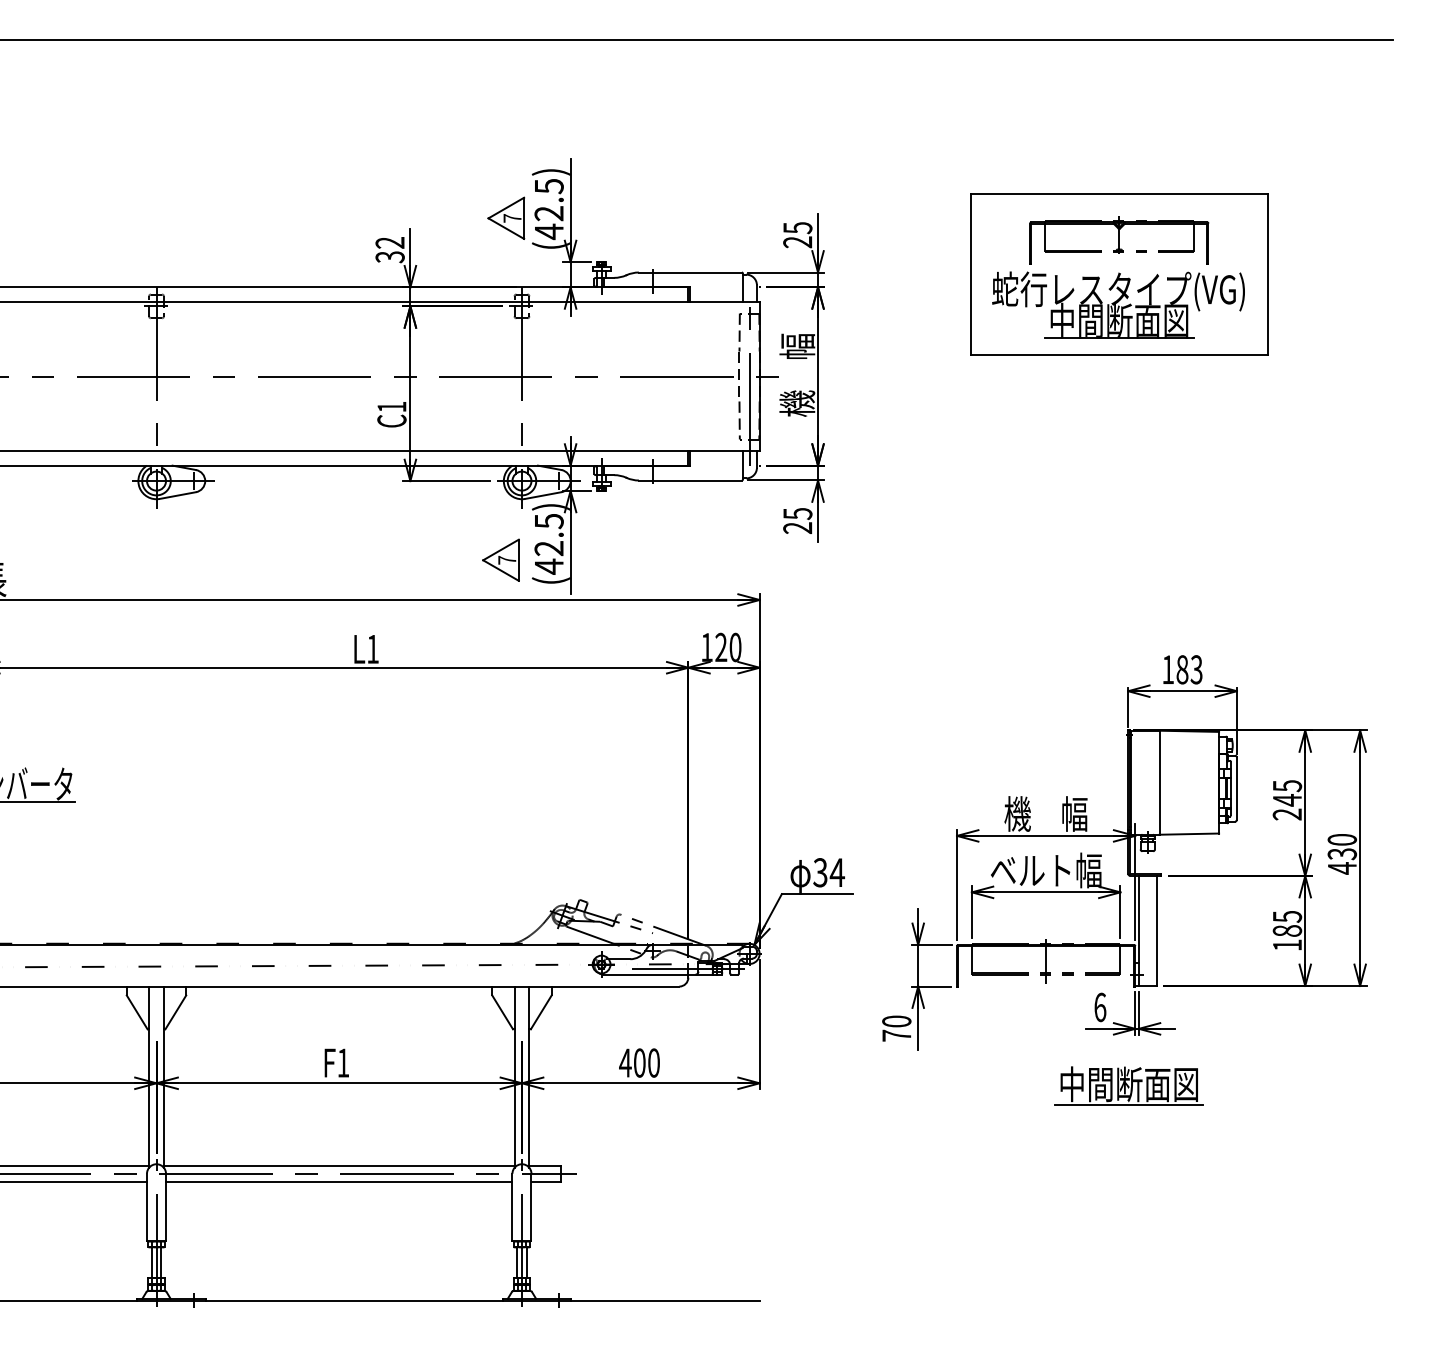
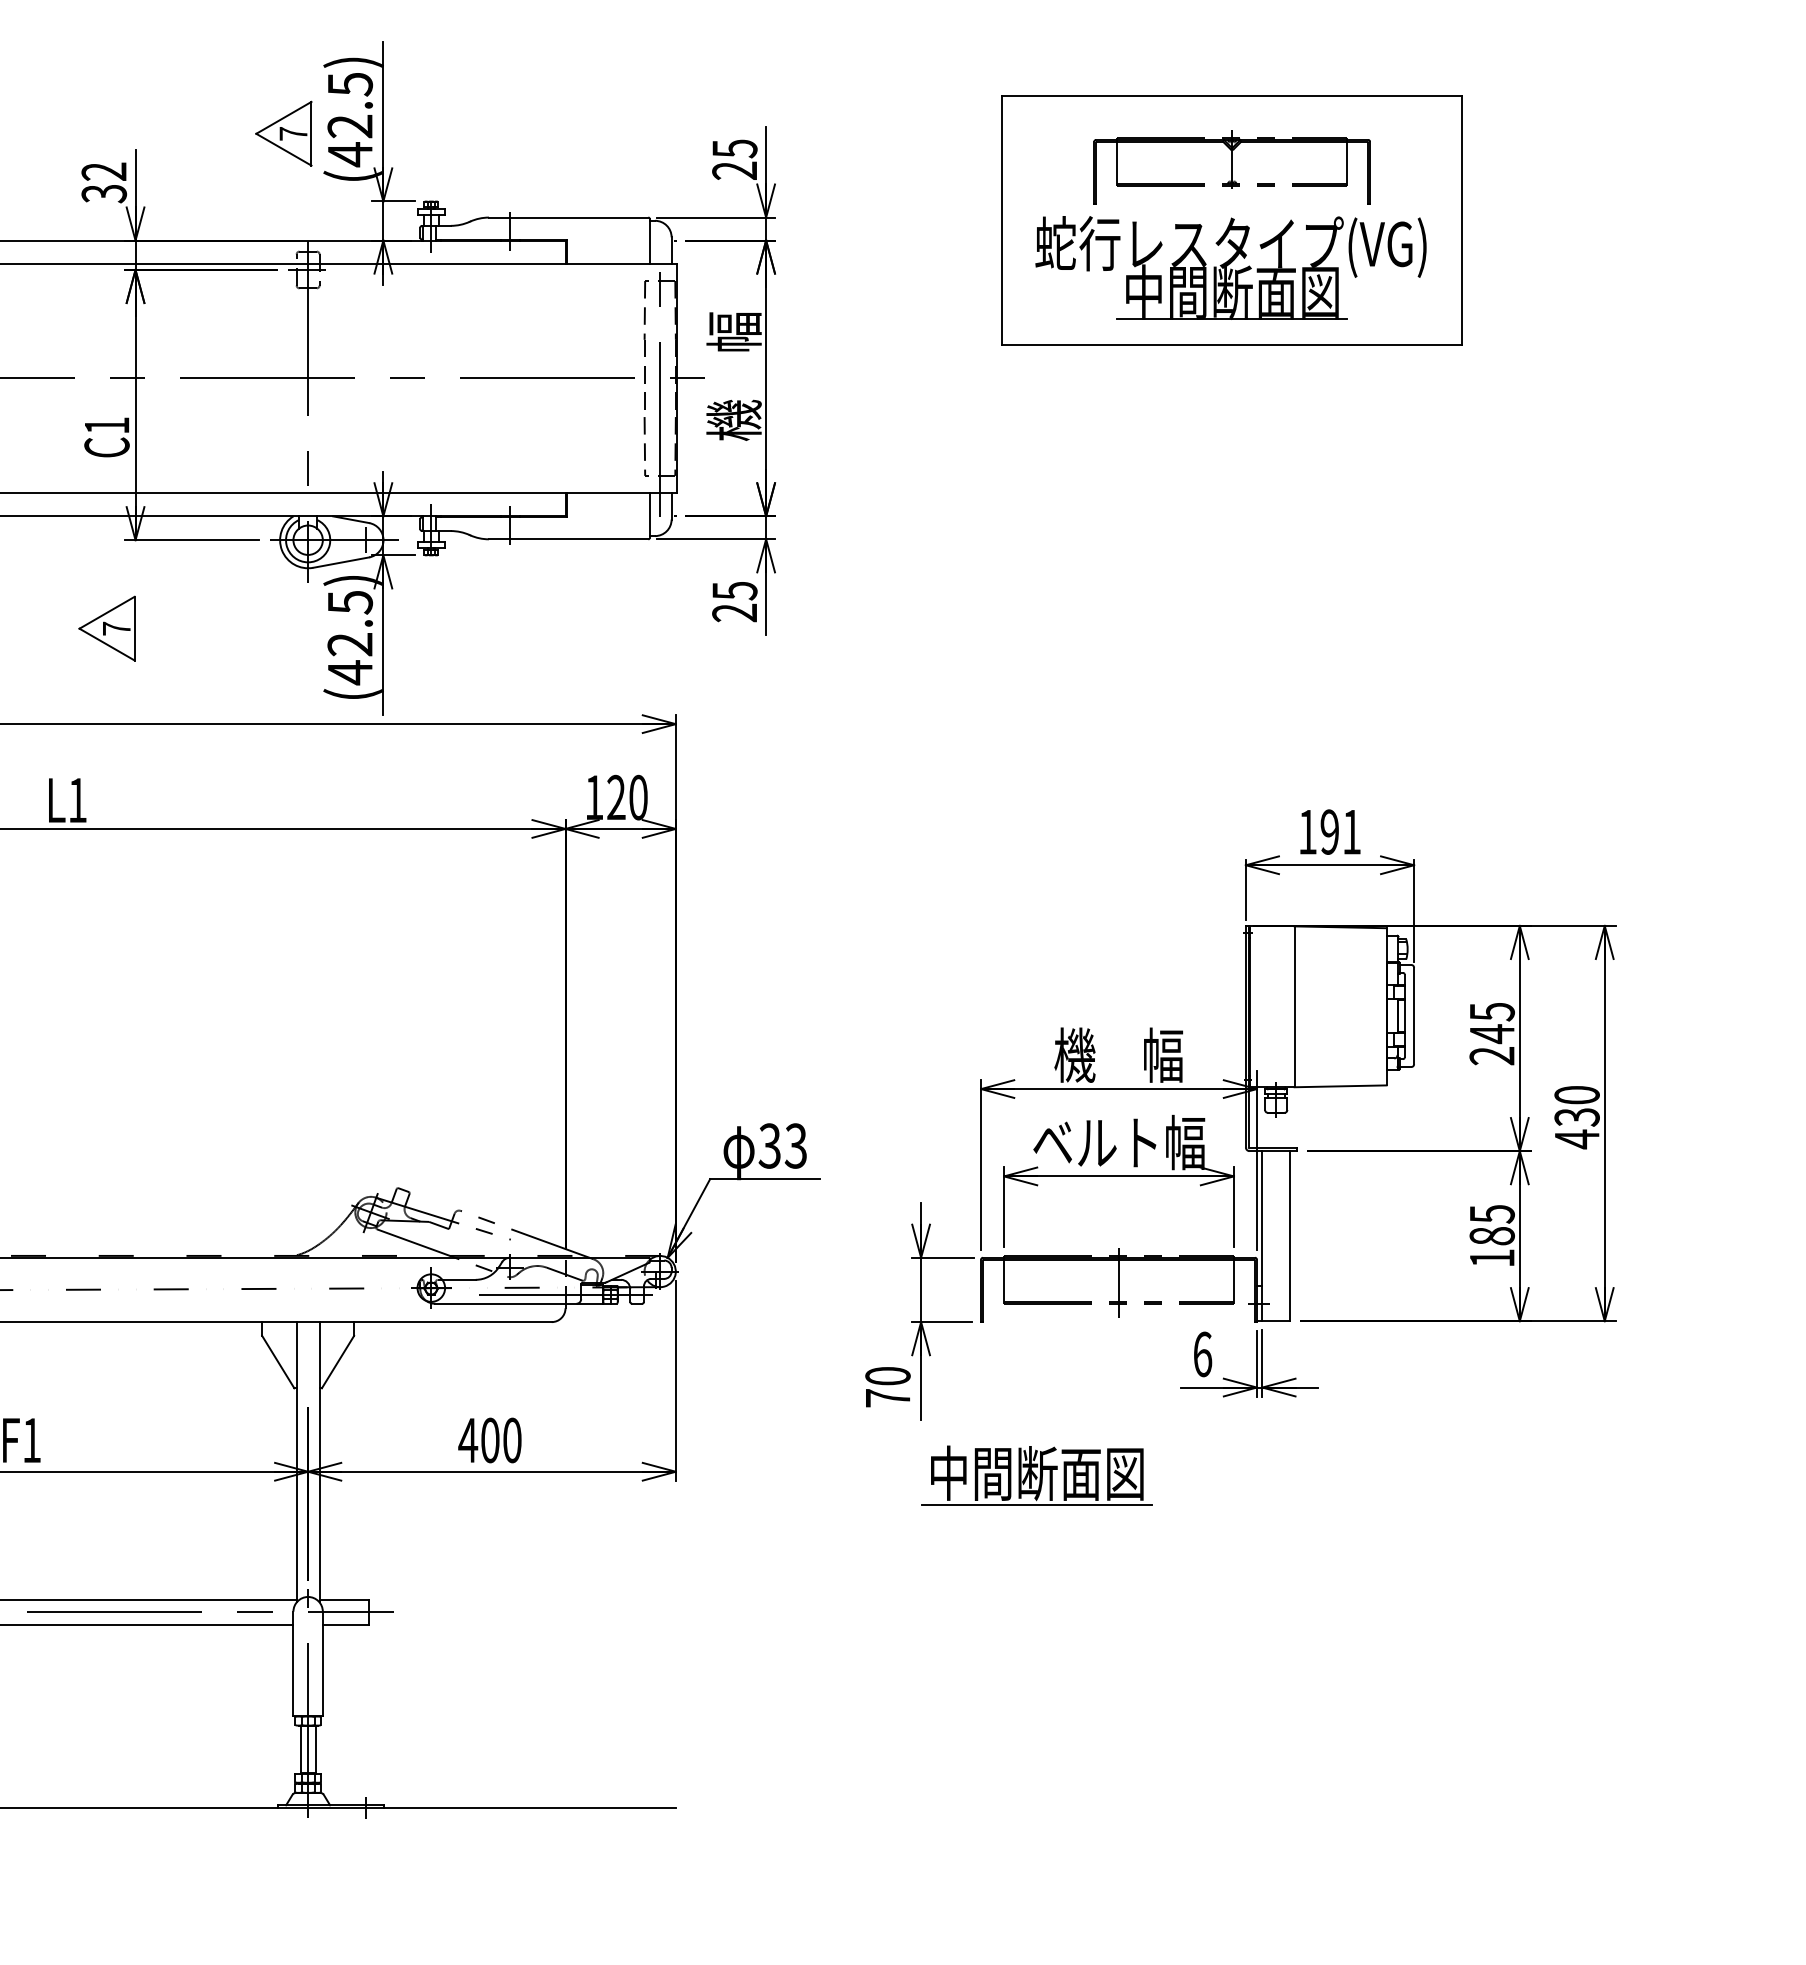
part: (500, 559) -> (106, 627), moved
text: (1189, 669) -> (1340, 831), 183 -> 191
text: (837, 872) -> (796, 1145), 34 -> 33
part: (1128, 1085) -> (1036, 1475), moved

